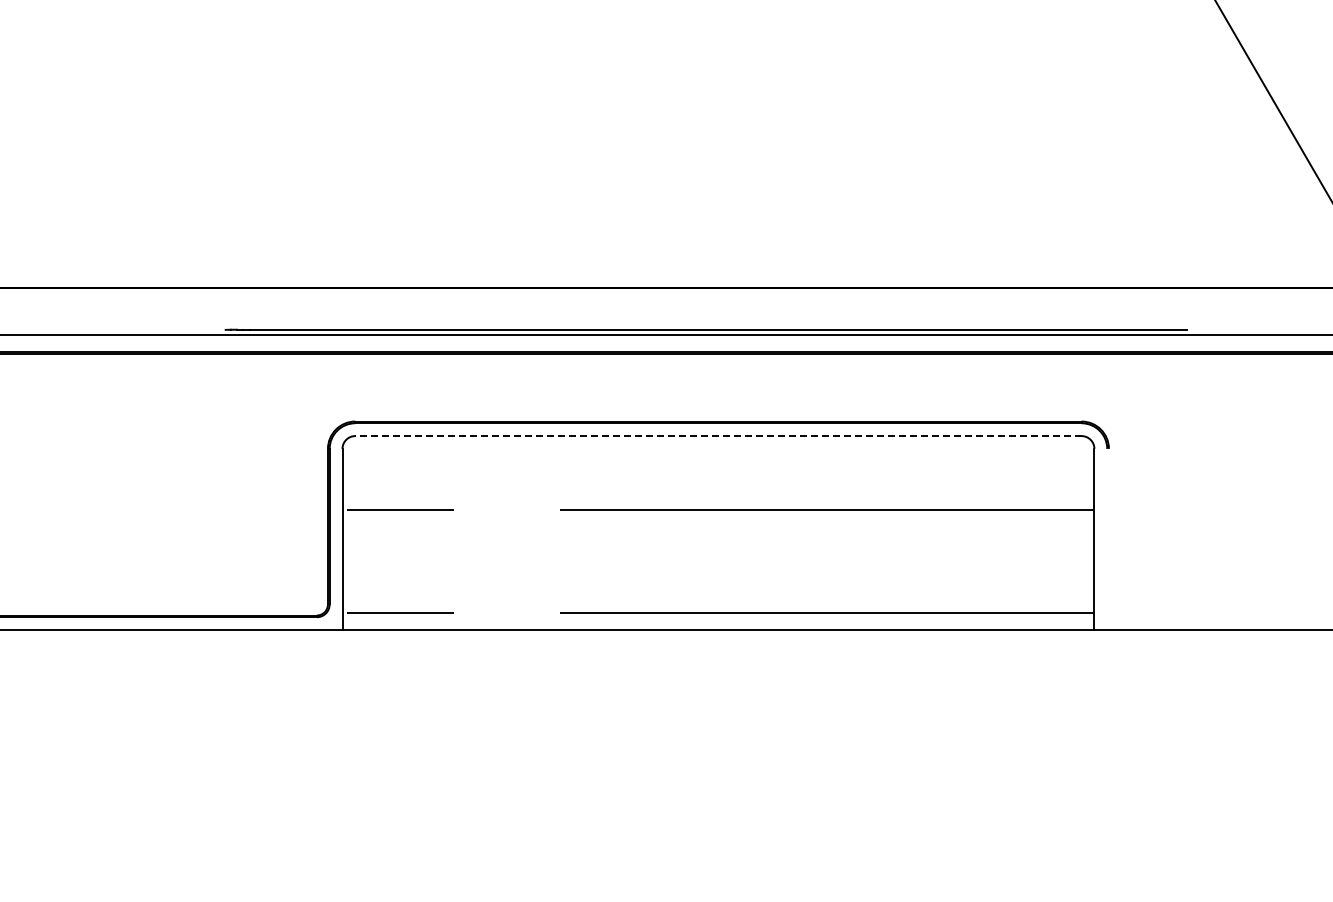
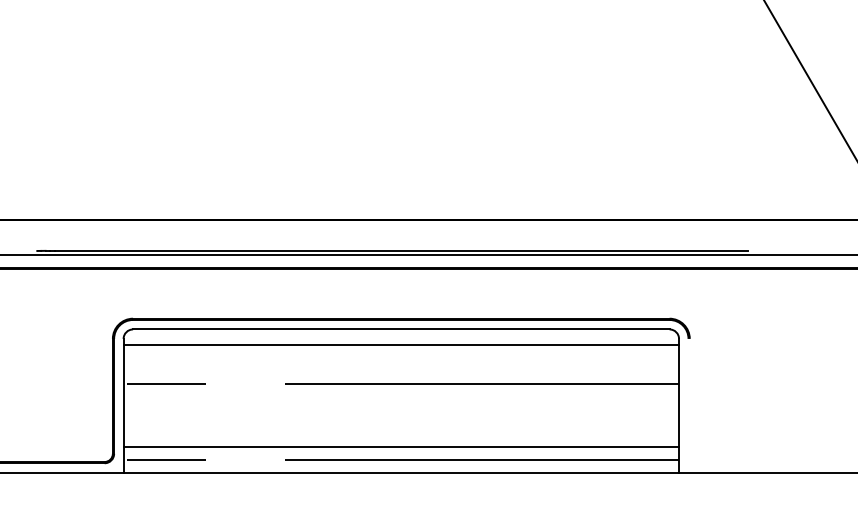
line: (717, 436) -> (400, 329), dashed -> solid
line: (718, 457) -> (401, 345), added
line: (718, 595) -> (401, 447), added

